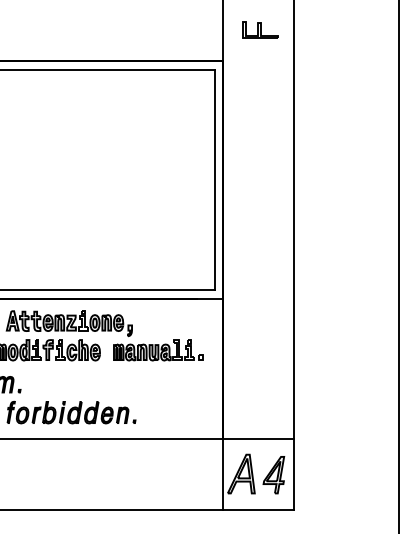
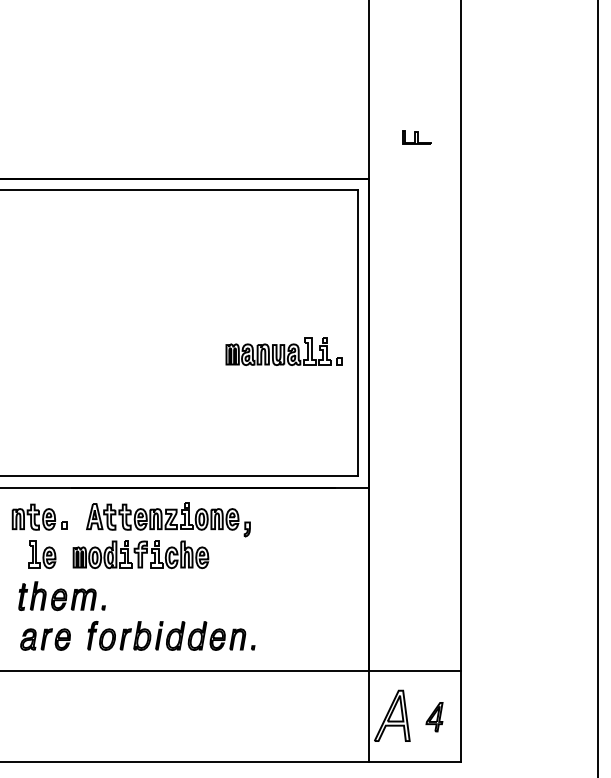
part: (259, 29) -> (416, 137), size x0.6
part: (157, 350) -> (283, 351), moved
part: (273, 474) -> (434, 716), size x0.6

